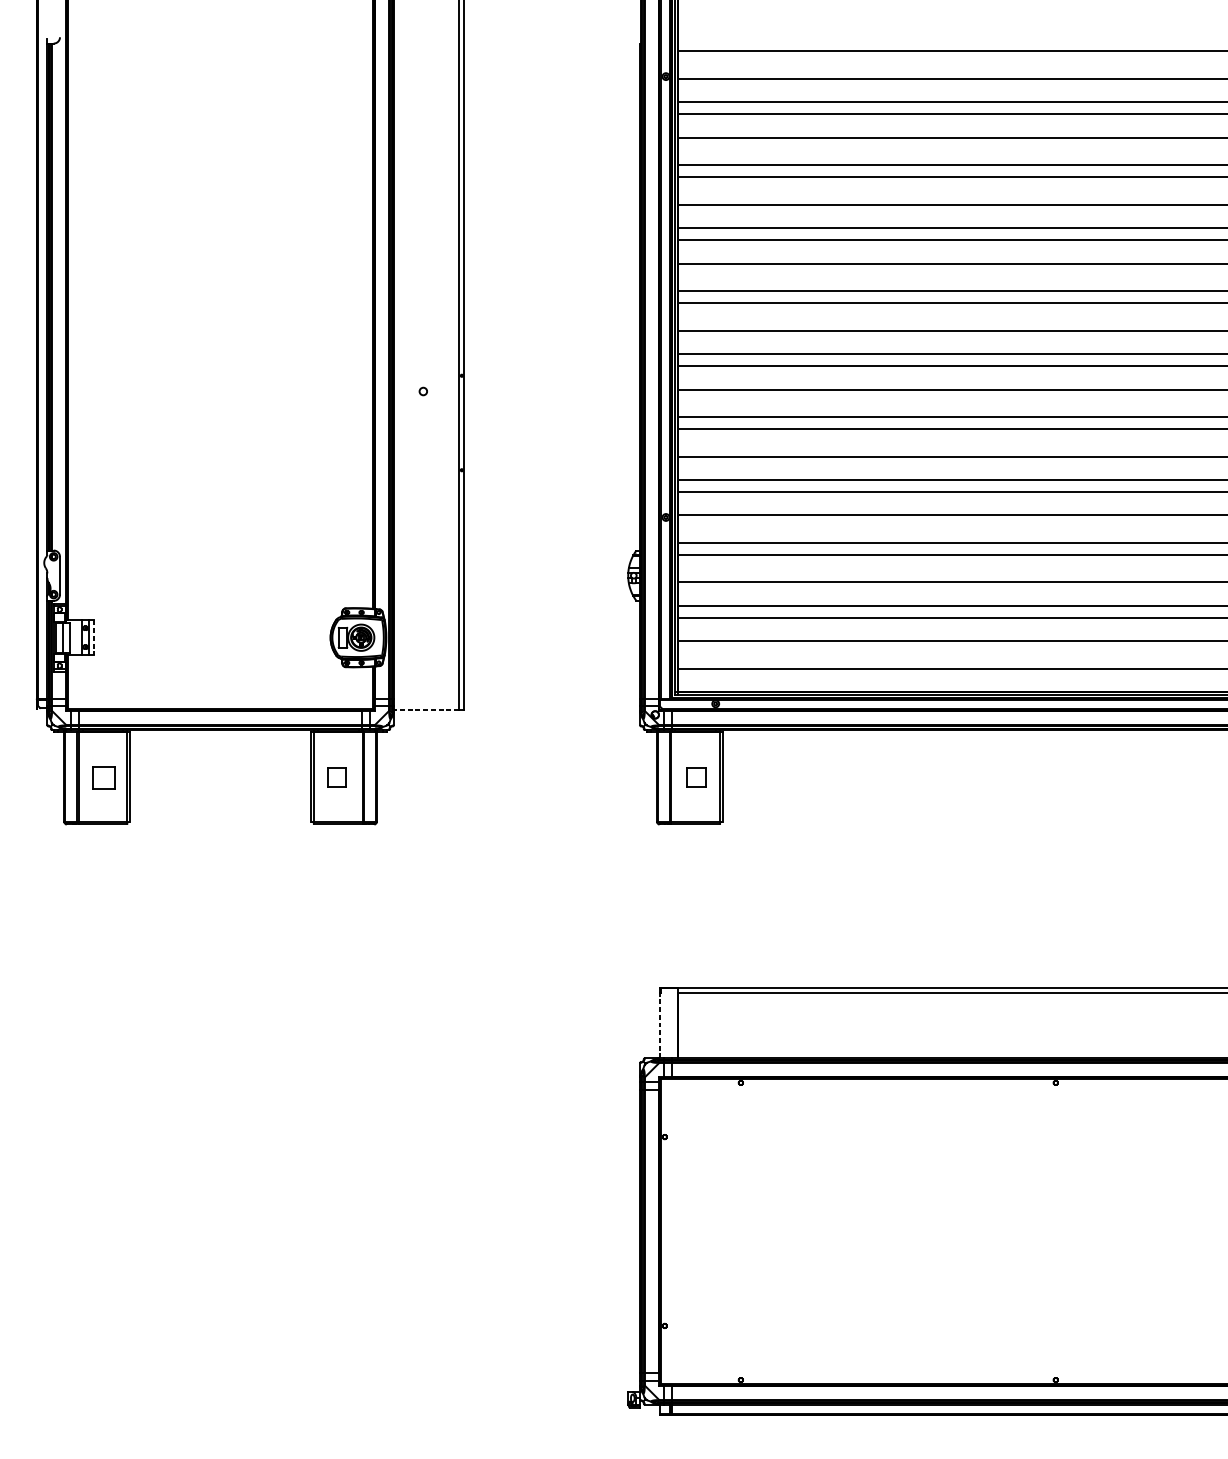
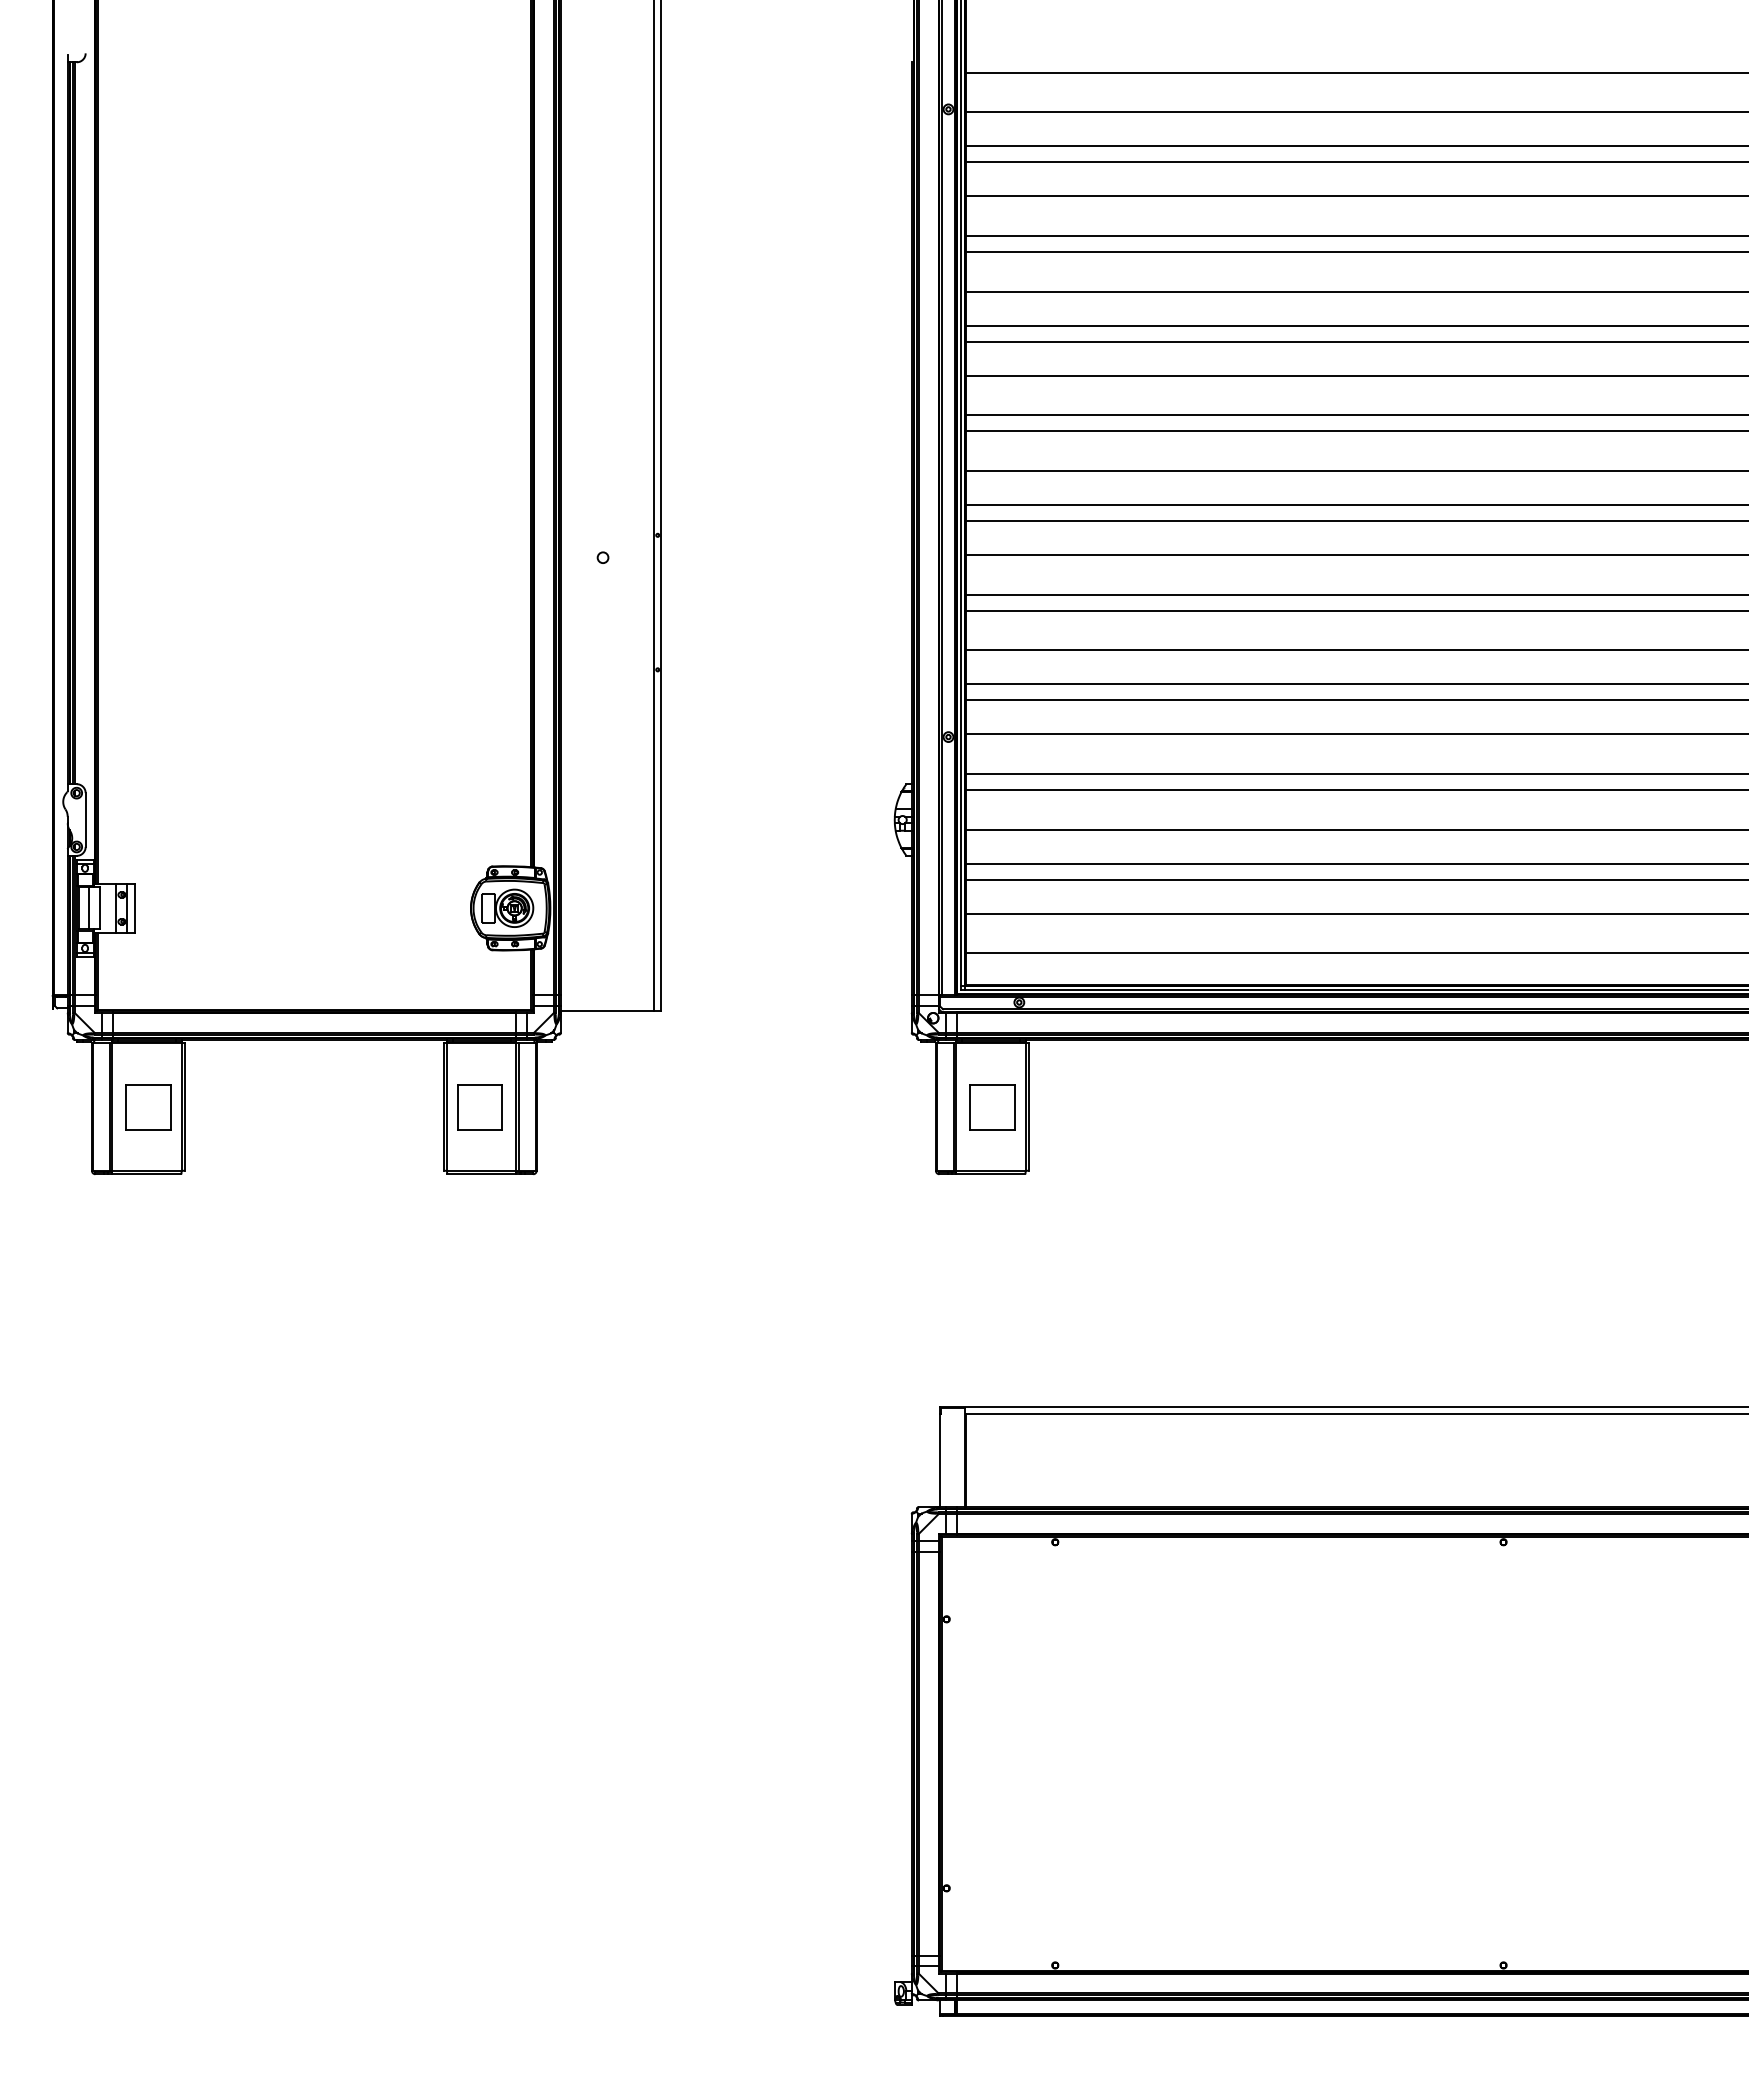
line: (94, 637) -> (134, 908), dashed -> solid
line: (425, 710) -> (606, 1011), dashed -> solid
part: (104, 777) -> (148, 1107), size x1.43
part: (336, 777) -> (479, 1107), size x1.67
part: (696, 777) -> (992, 1107), size x1.67
line: (660, 1025) -> (940, 1460), dashed -> solid

